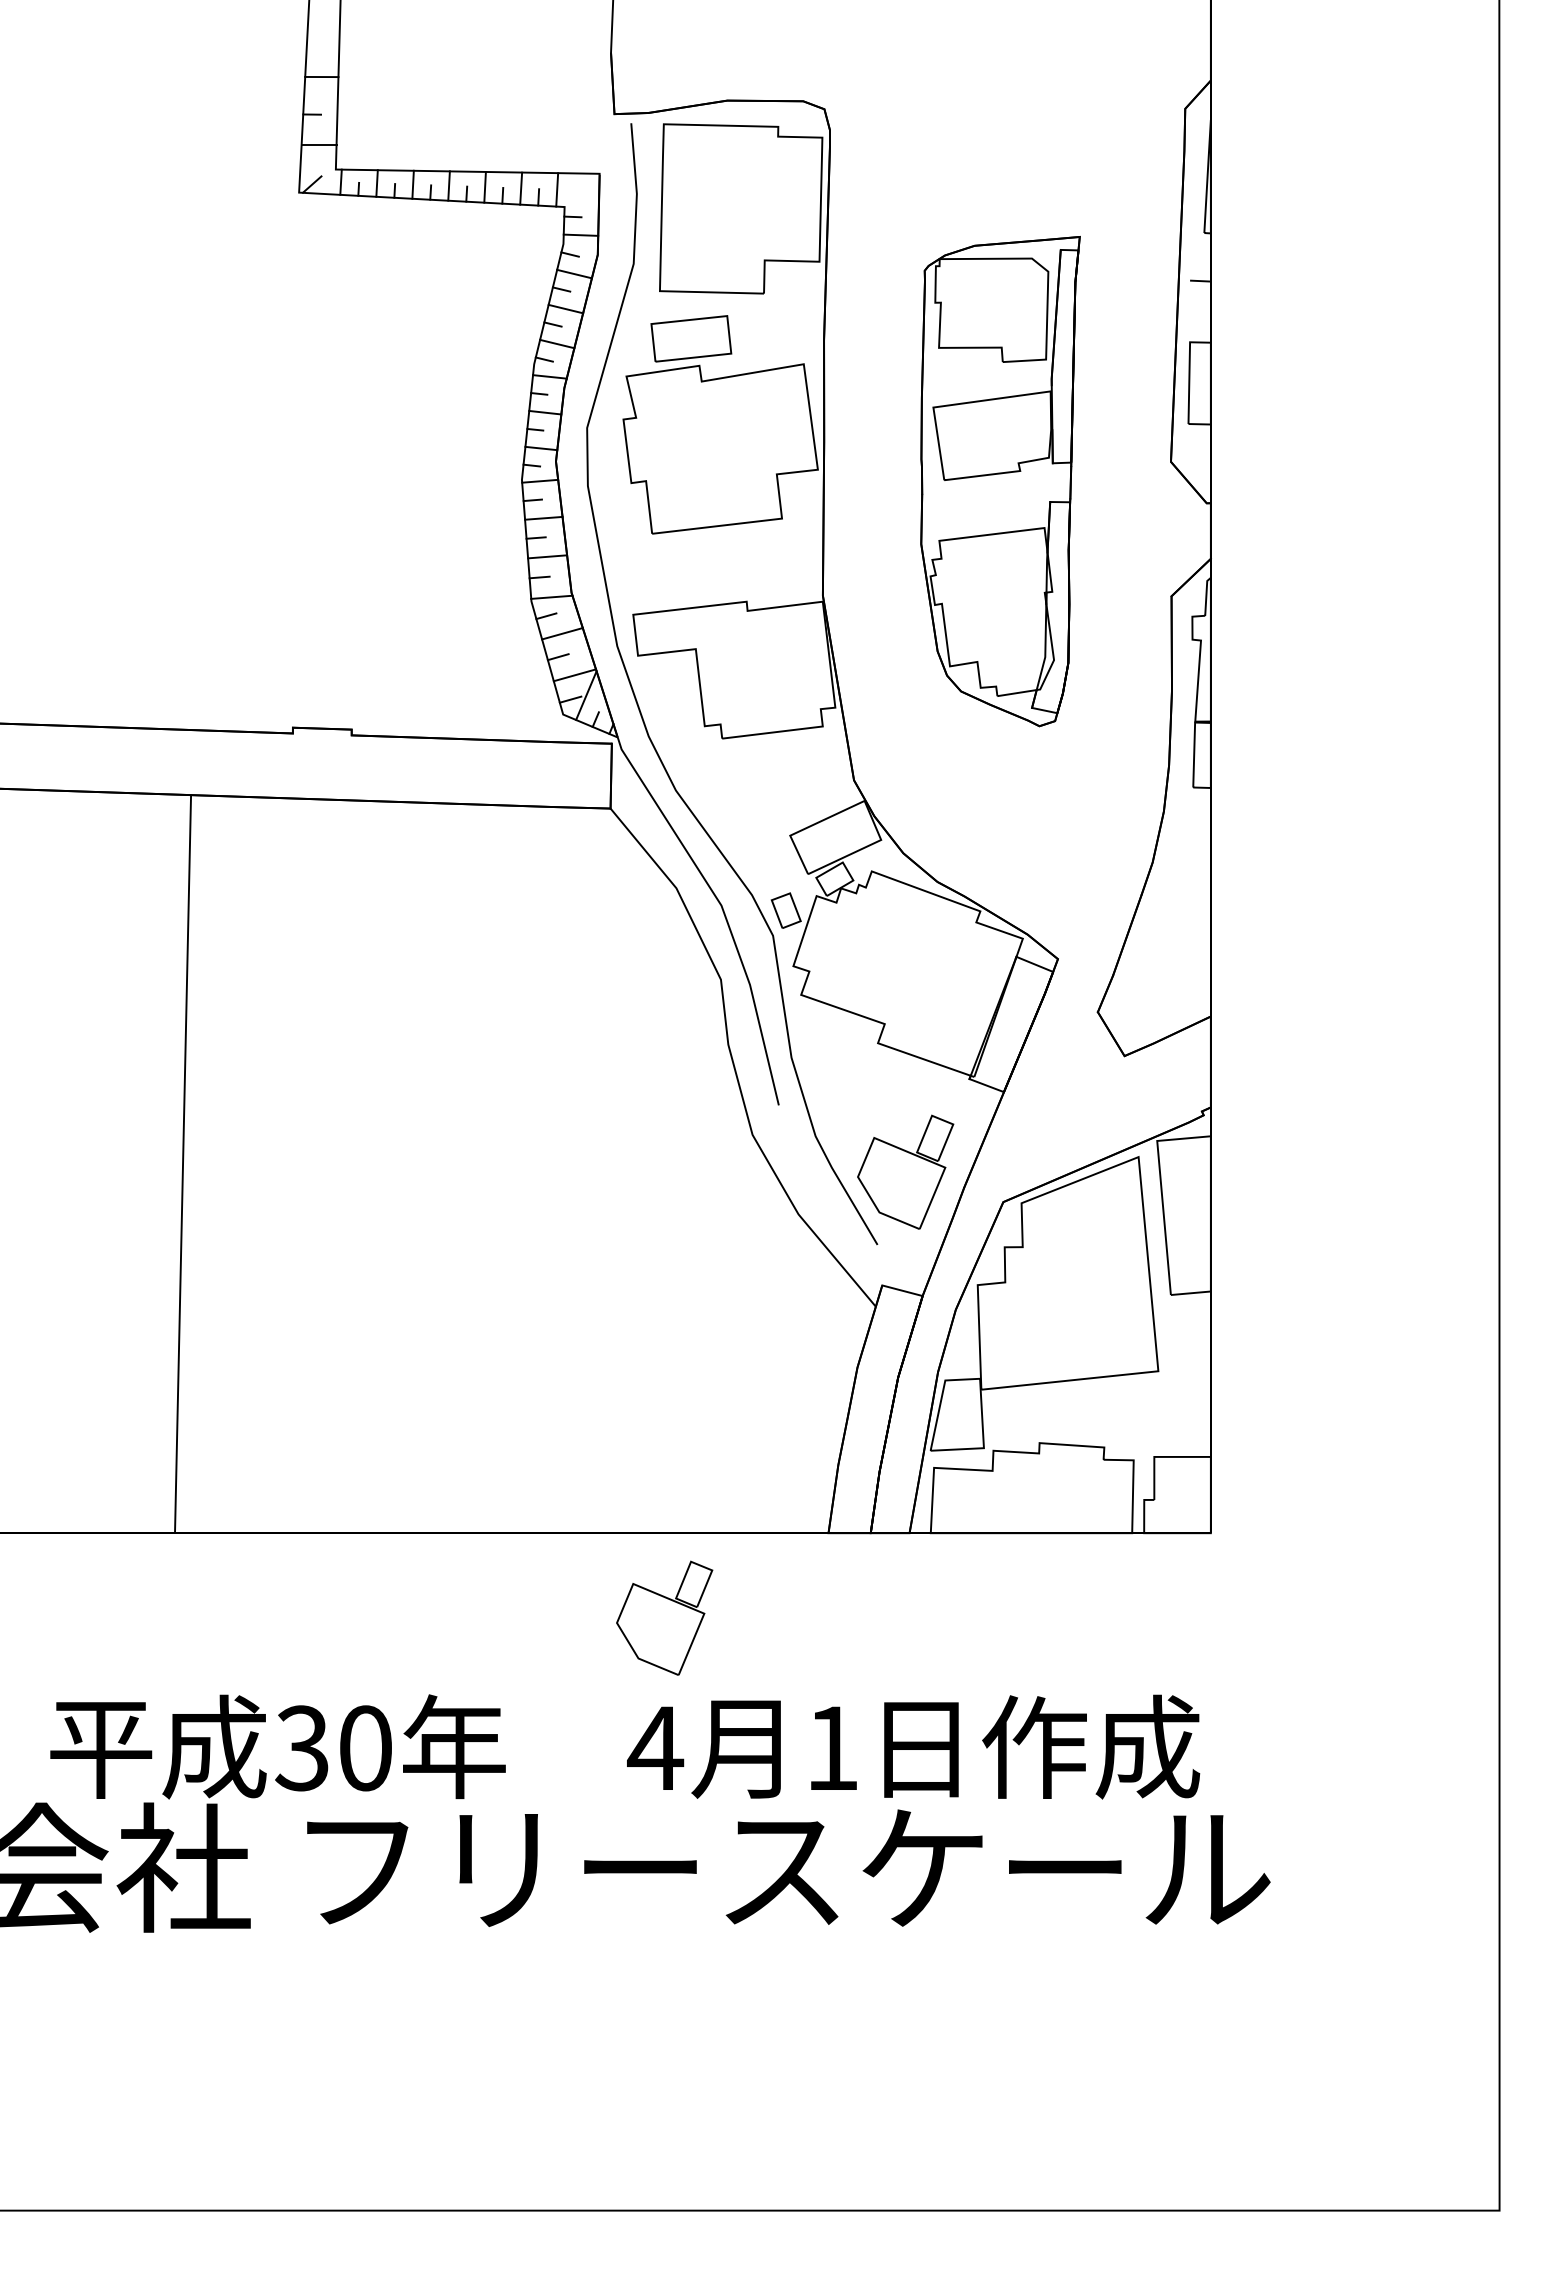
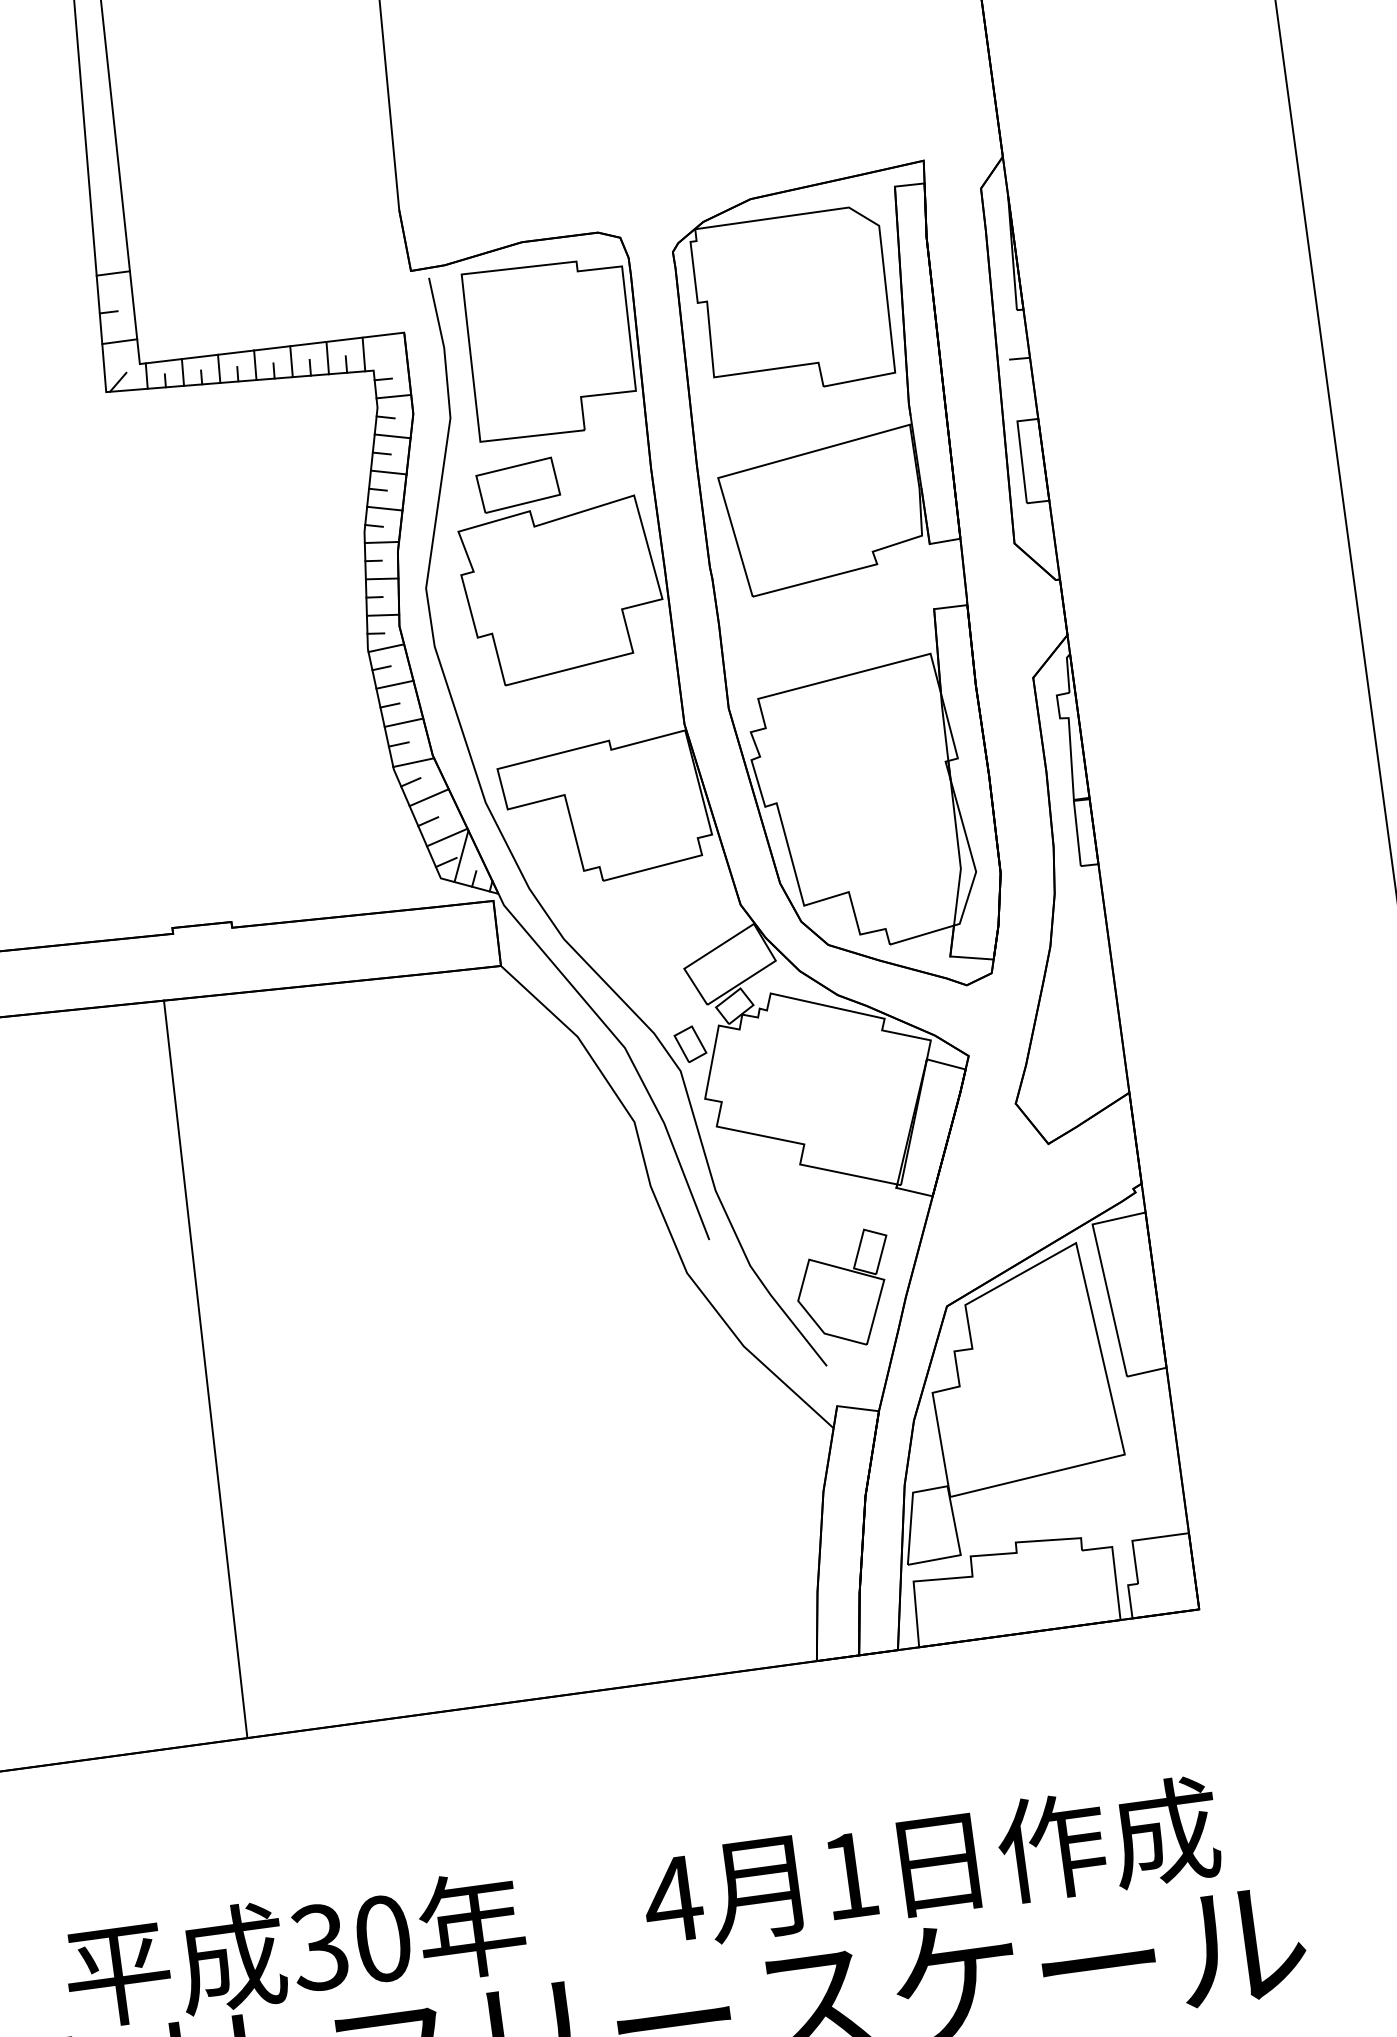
part: (1000, 481) -> (846, 586), size x1.67
line: (183, 1163) -> (206, 1369), moved
part: (664, 1617) -> (664, 1767), removed

